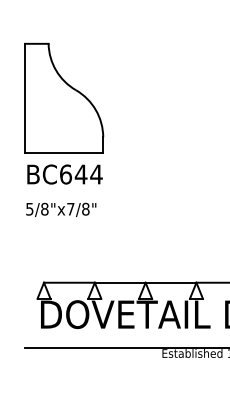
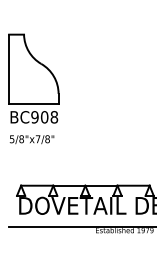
text: (80, 174) -> (44, 117), BC644 -> BC908

